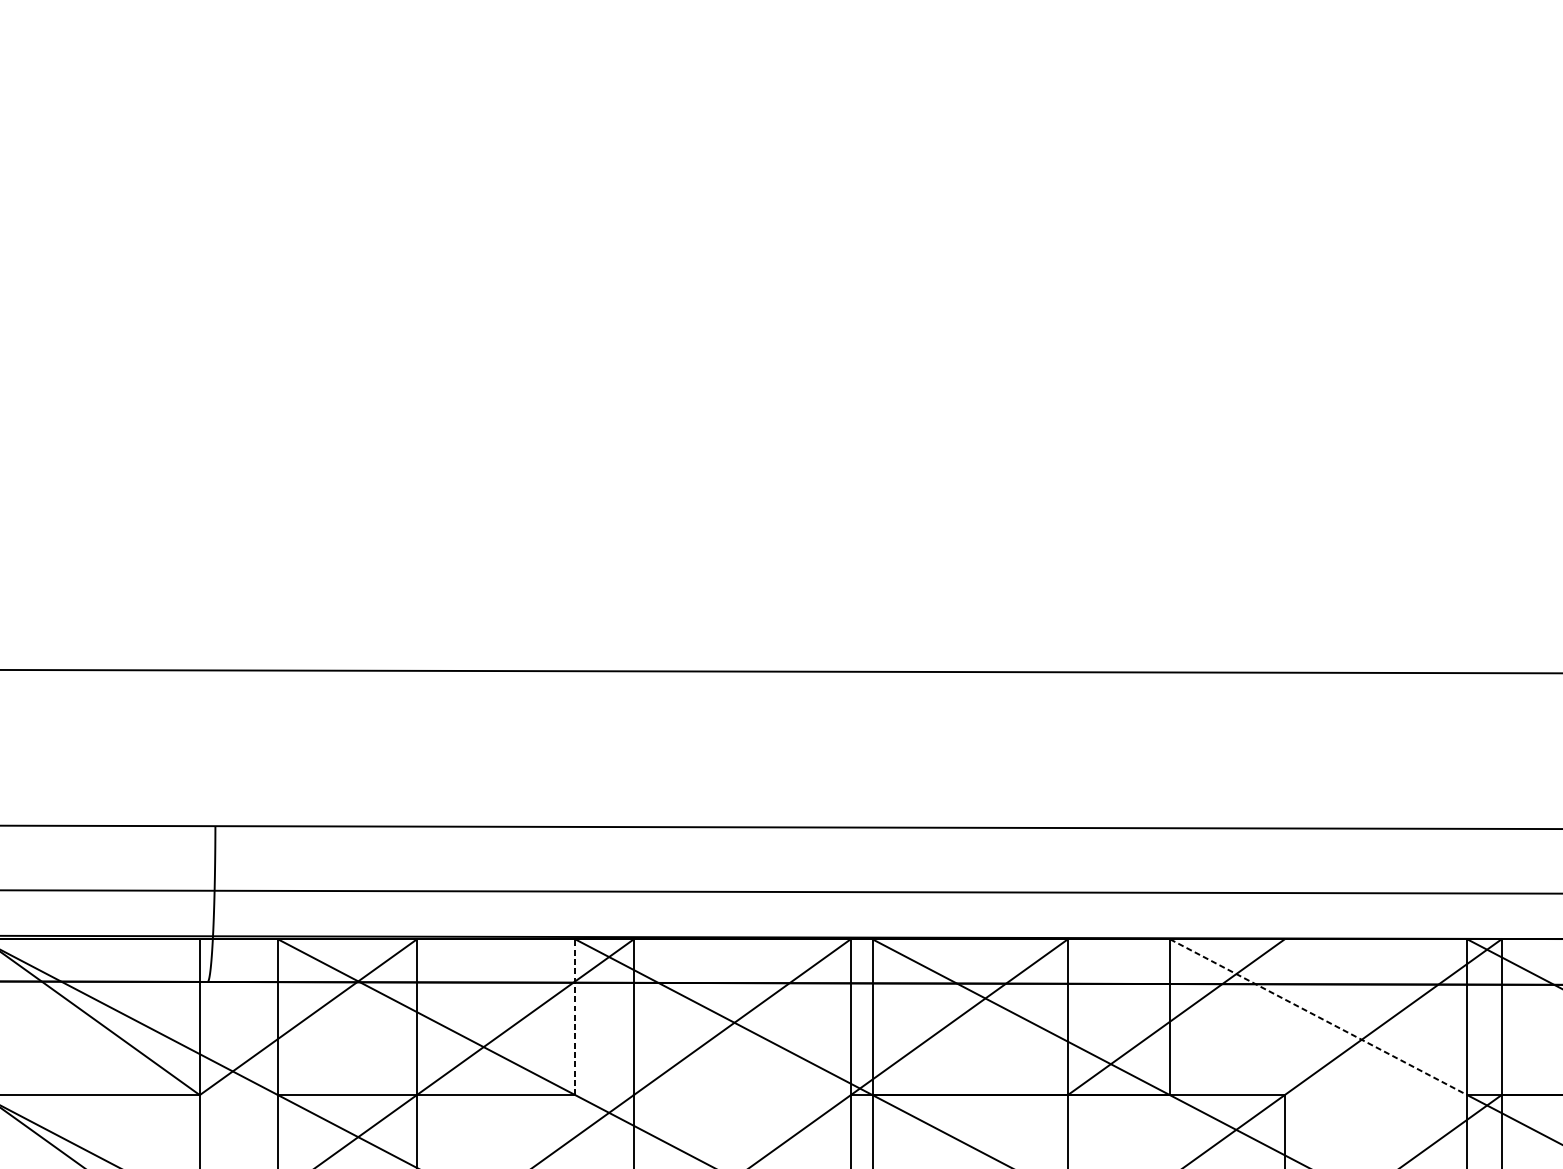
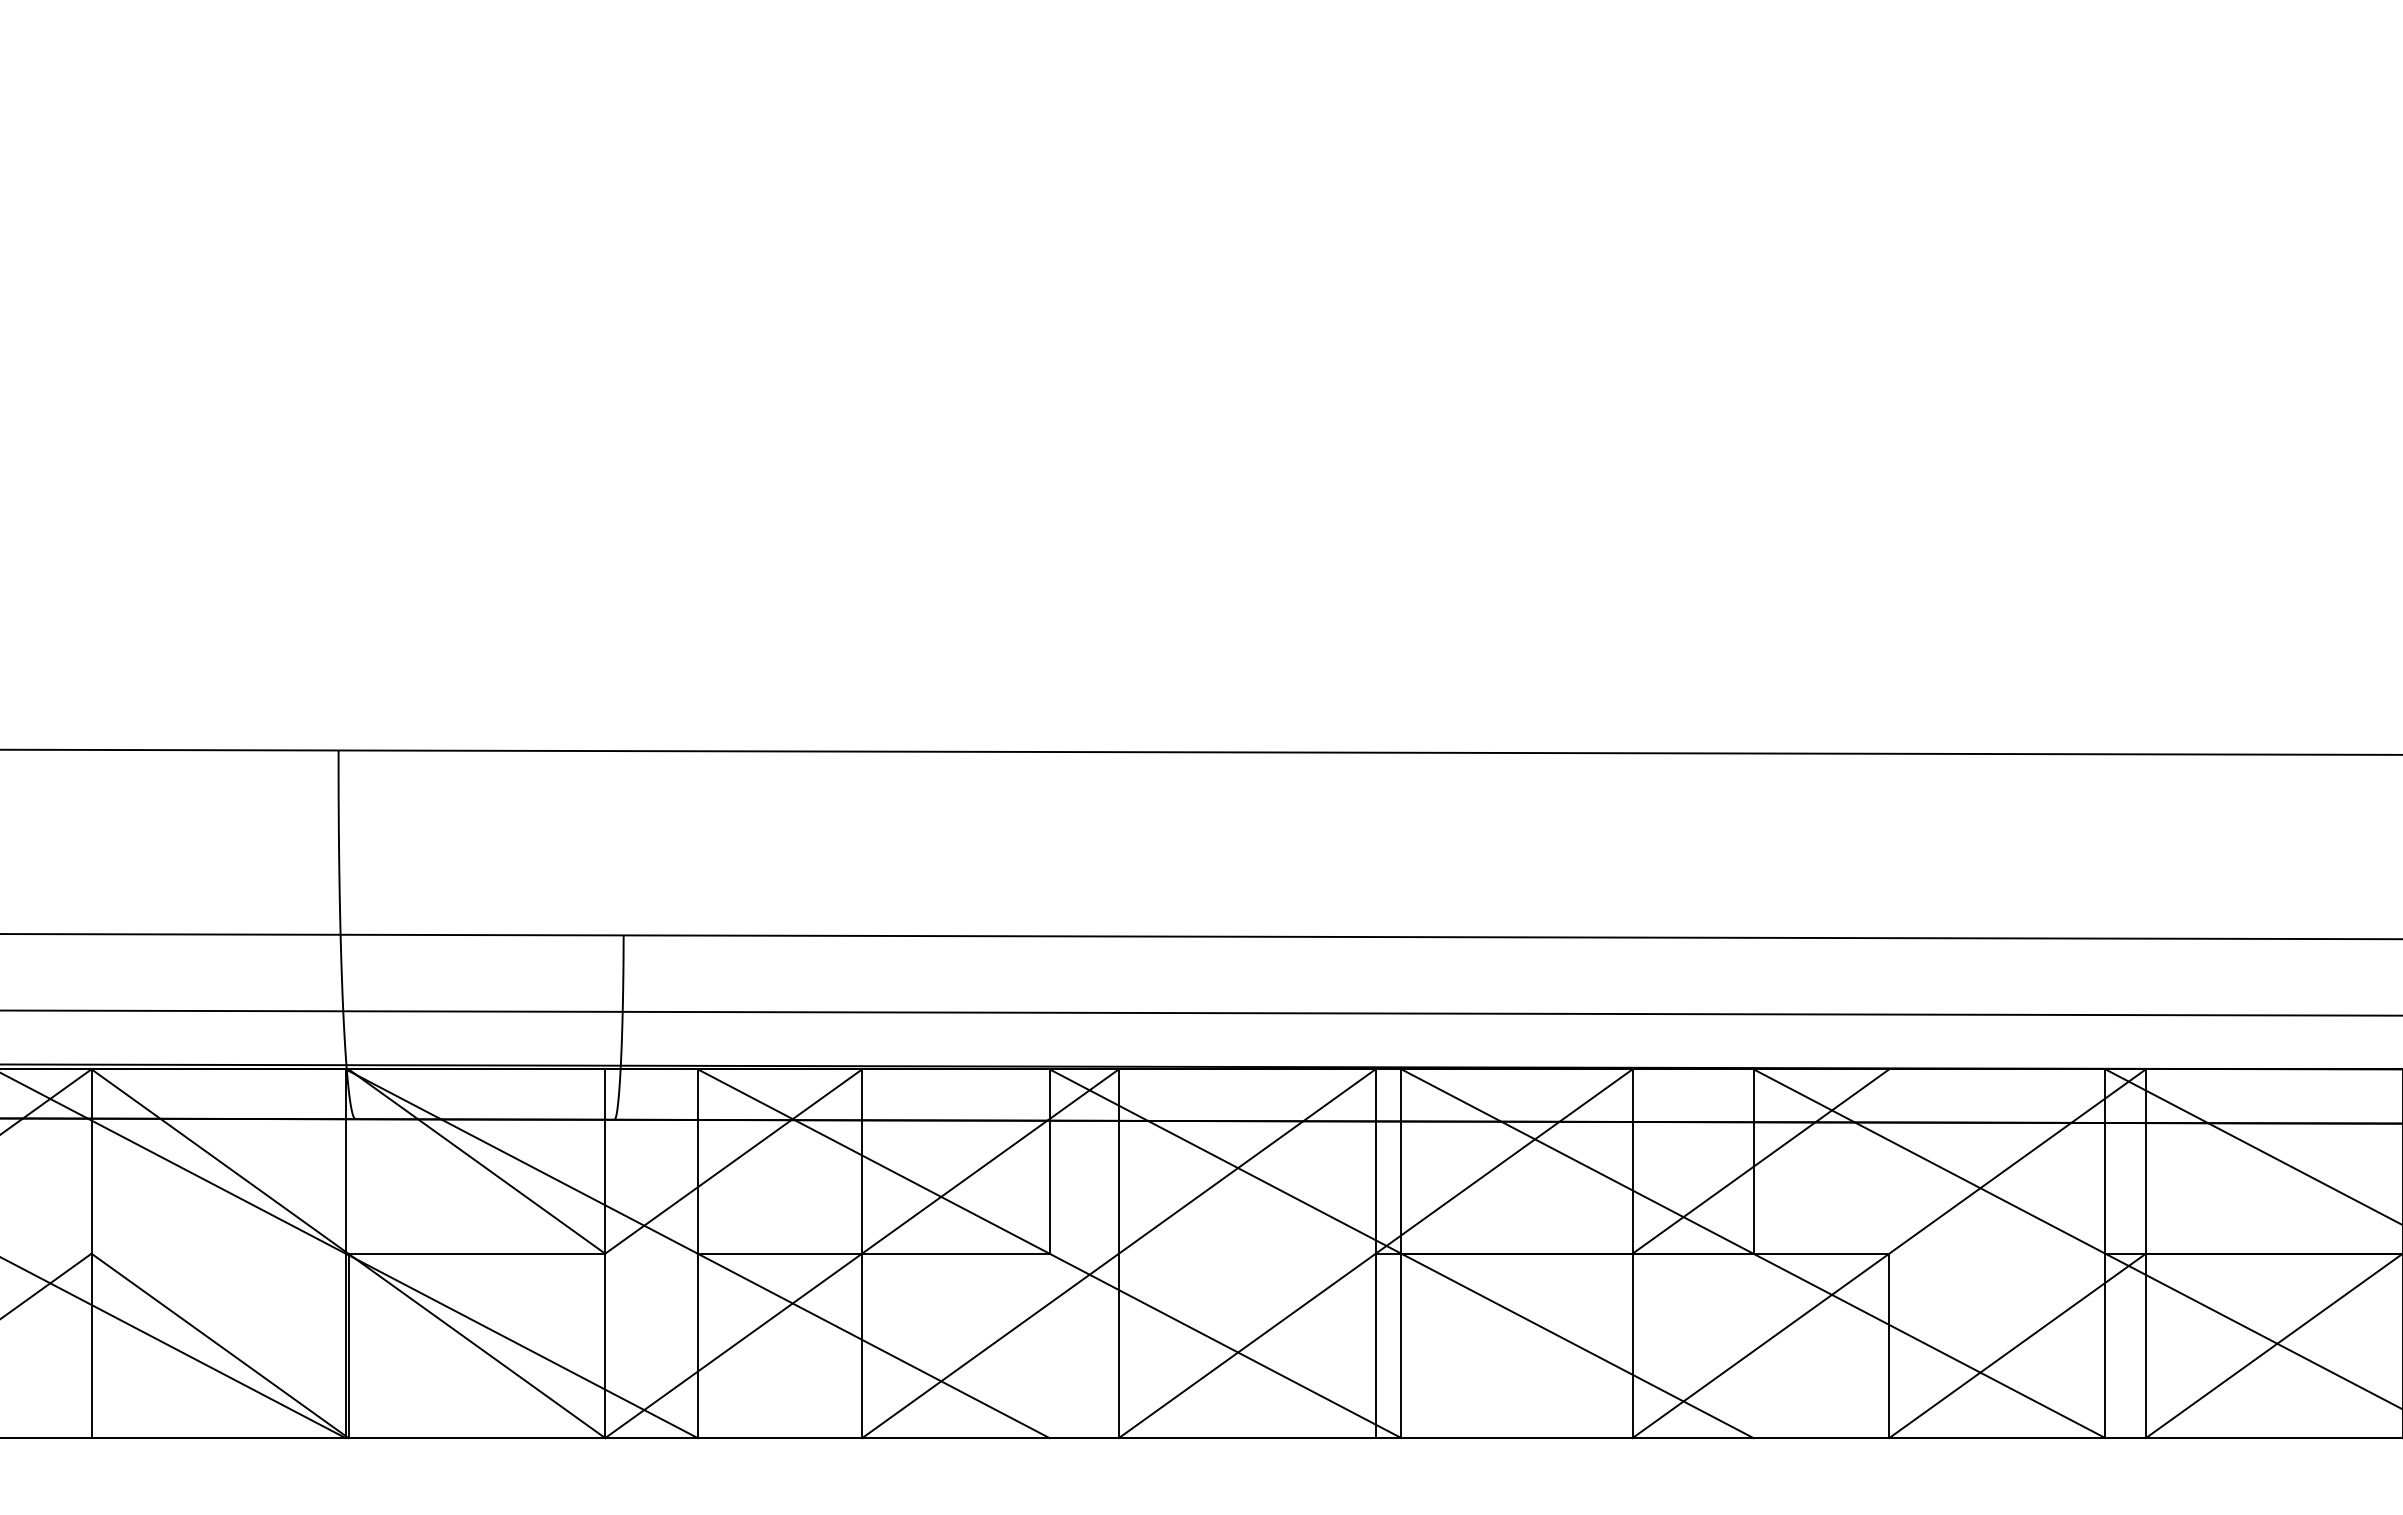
line: (575, 1017) -> (1049, 1161), dashed -> solid
line: (1318, 1017) -> (1929, 1161), dashed -> solid

